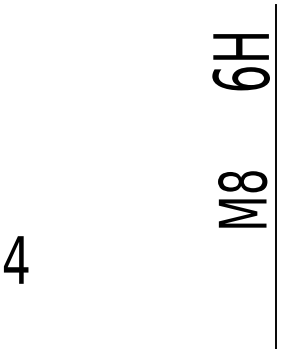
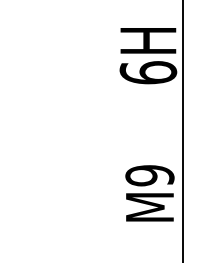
text: (242, 181) -> (149, 175), M8 -> M9

